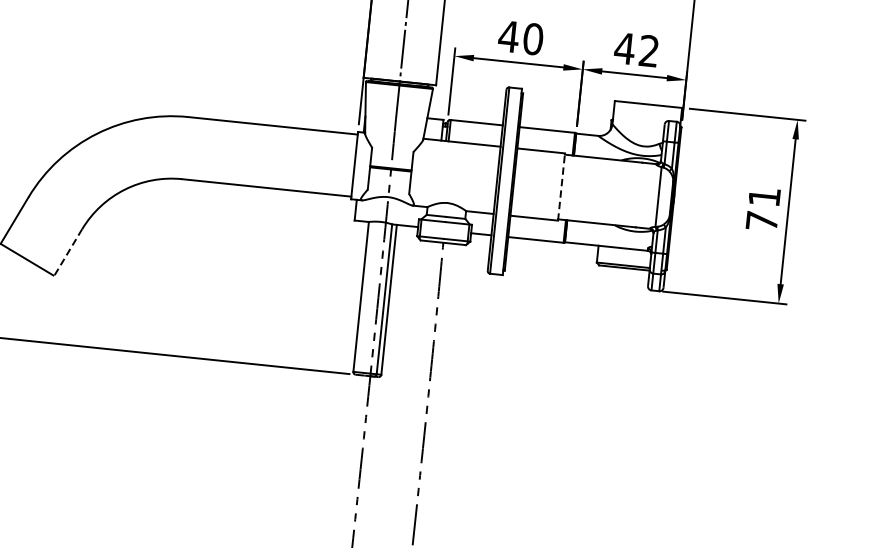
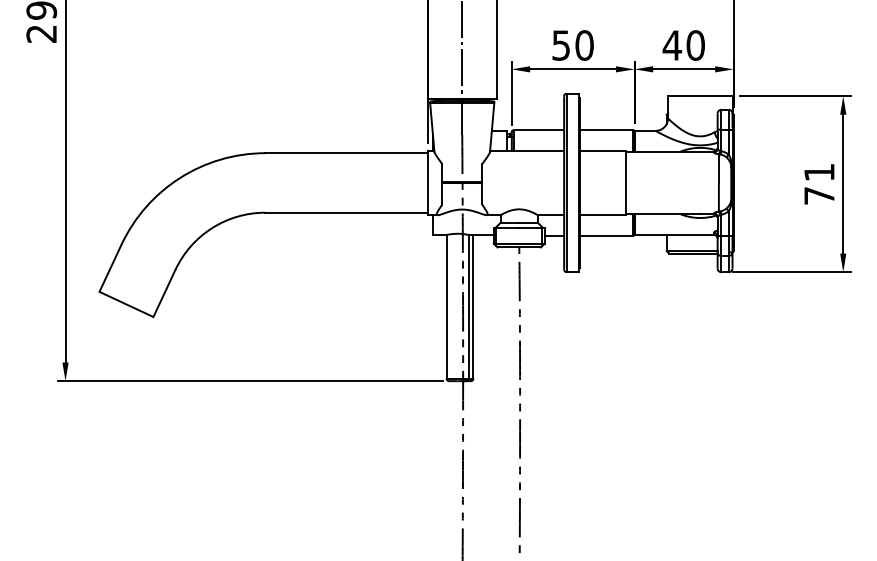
text: (508, 36) -> (560, 45), 40 -> 50
text: (648, 51) -> (695, 45), 42 -> 40
line: (561, 186) -> (625, 182), dashed -> solid
line: (68, 252) -> (164, 293), dashed -> solid

